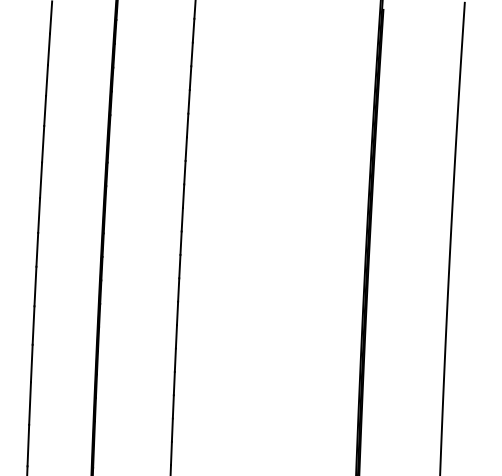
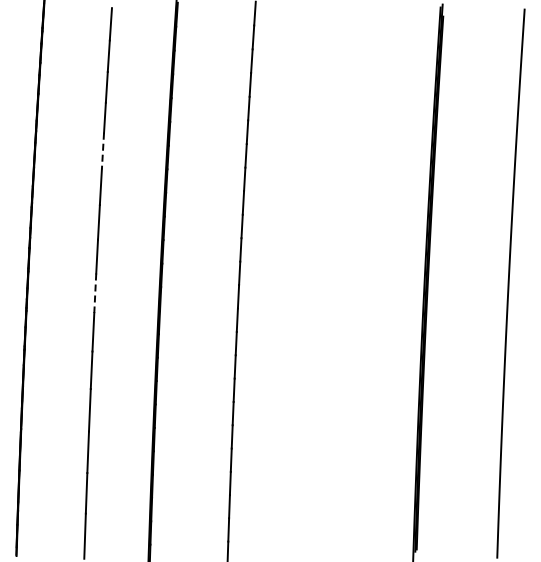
line: (42, 144) -> (102, 151), solid -> dashed
line: (35, 286) -> (95, 293), solid -> dashed

